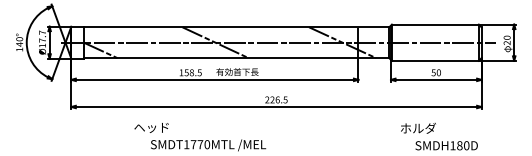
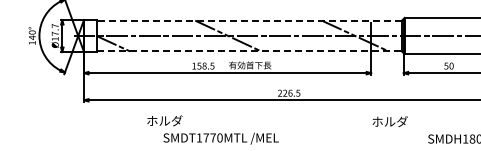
line: (236, 27) -> (249, 20), solid -> dashed
line: (236, 58) -> (249, 51), solid -> dashed
text: (151, 127) -> (164, 120), ヘッド -> ホルダ
text: (418, 128) -> (390, 121), moved

